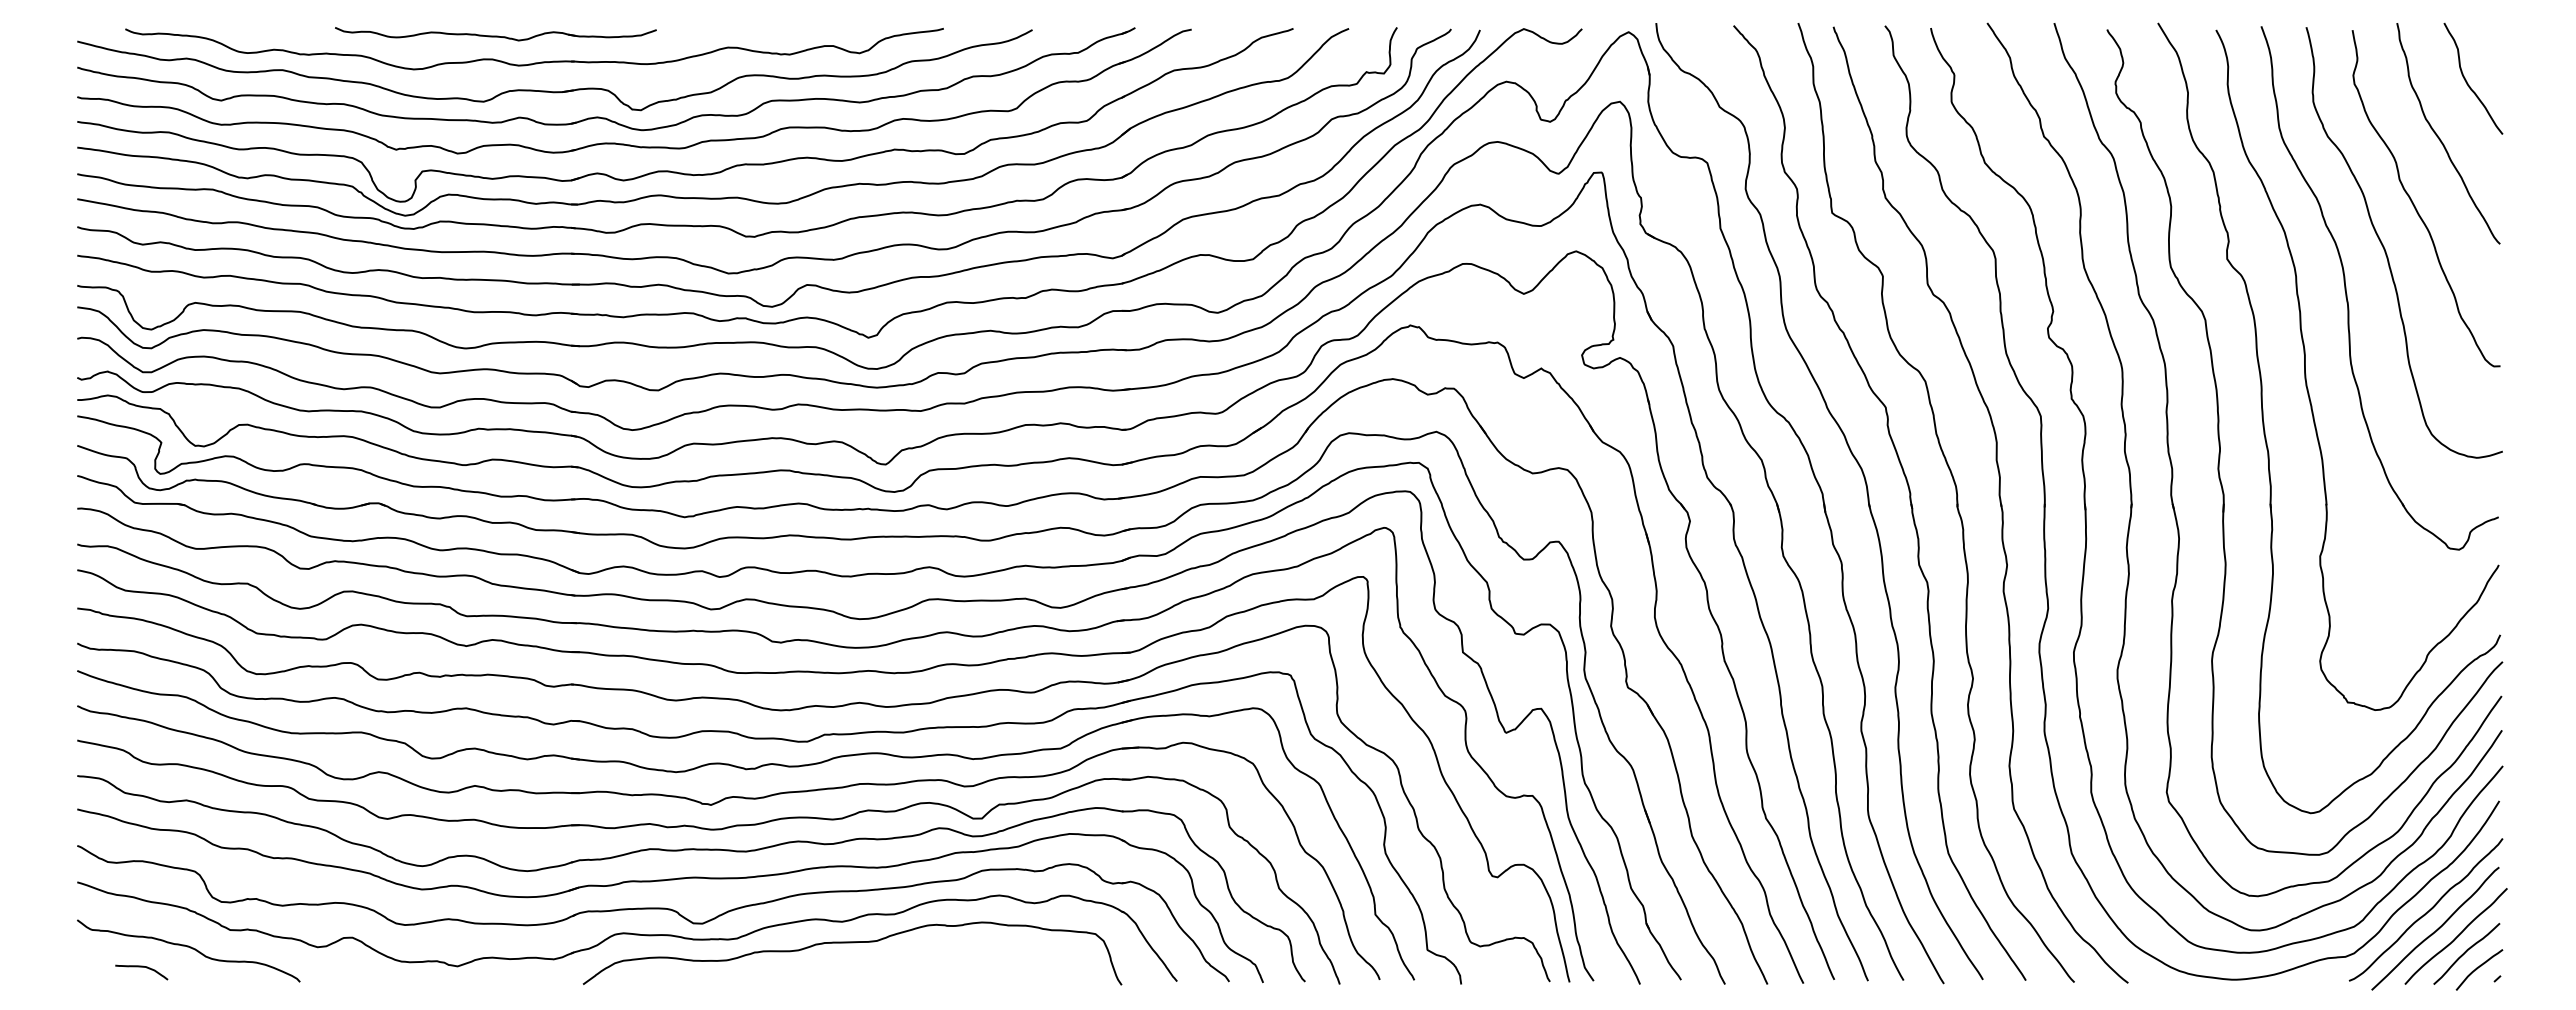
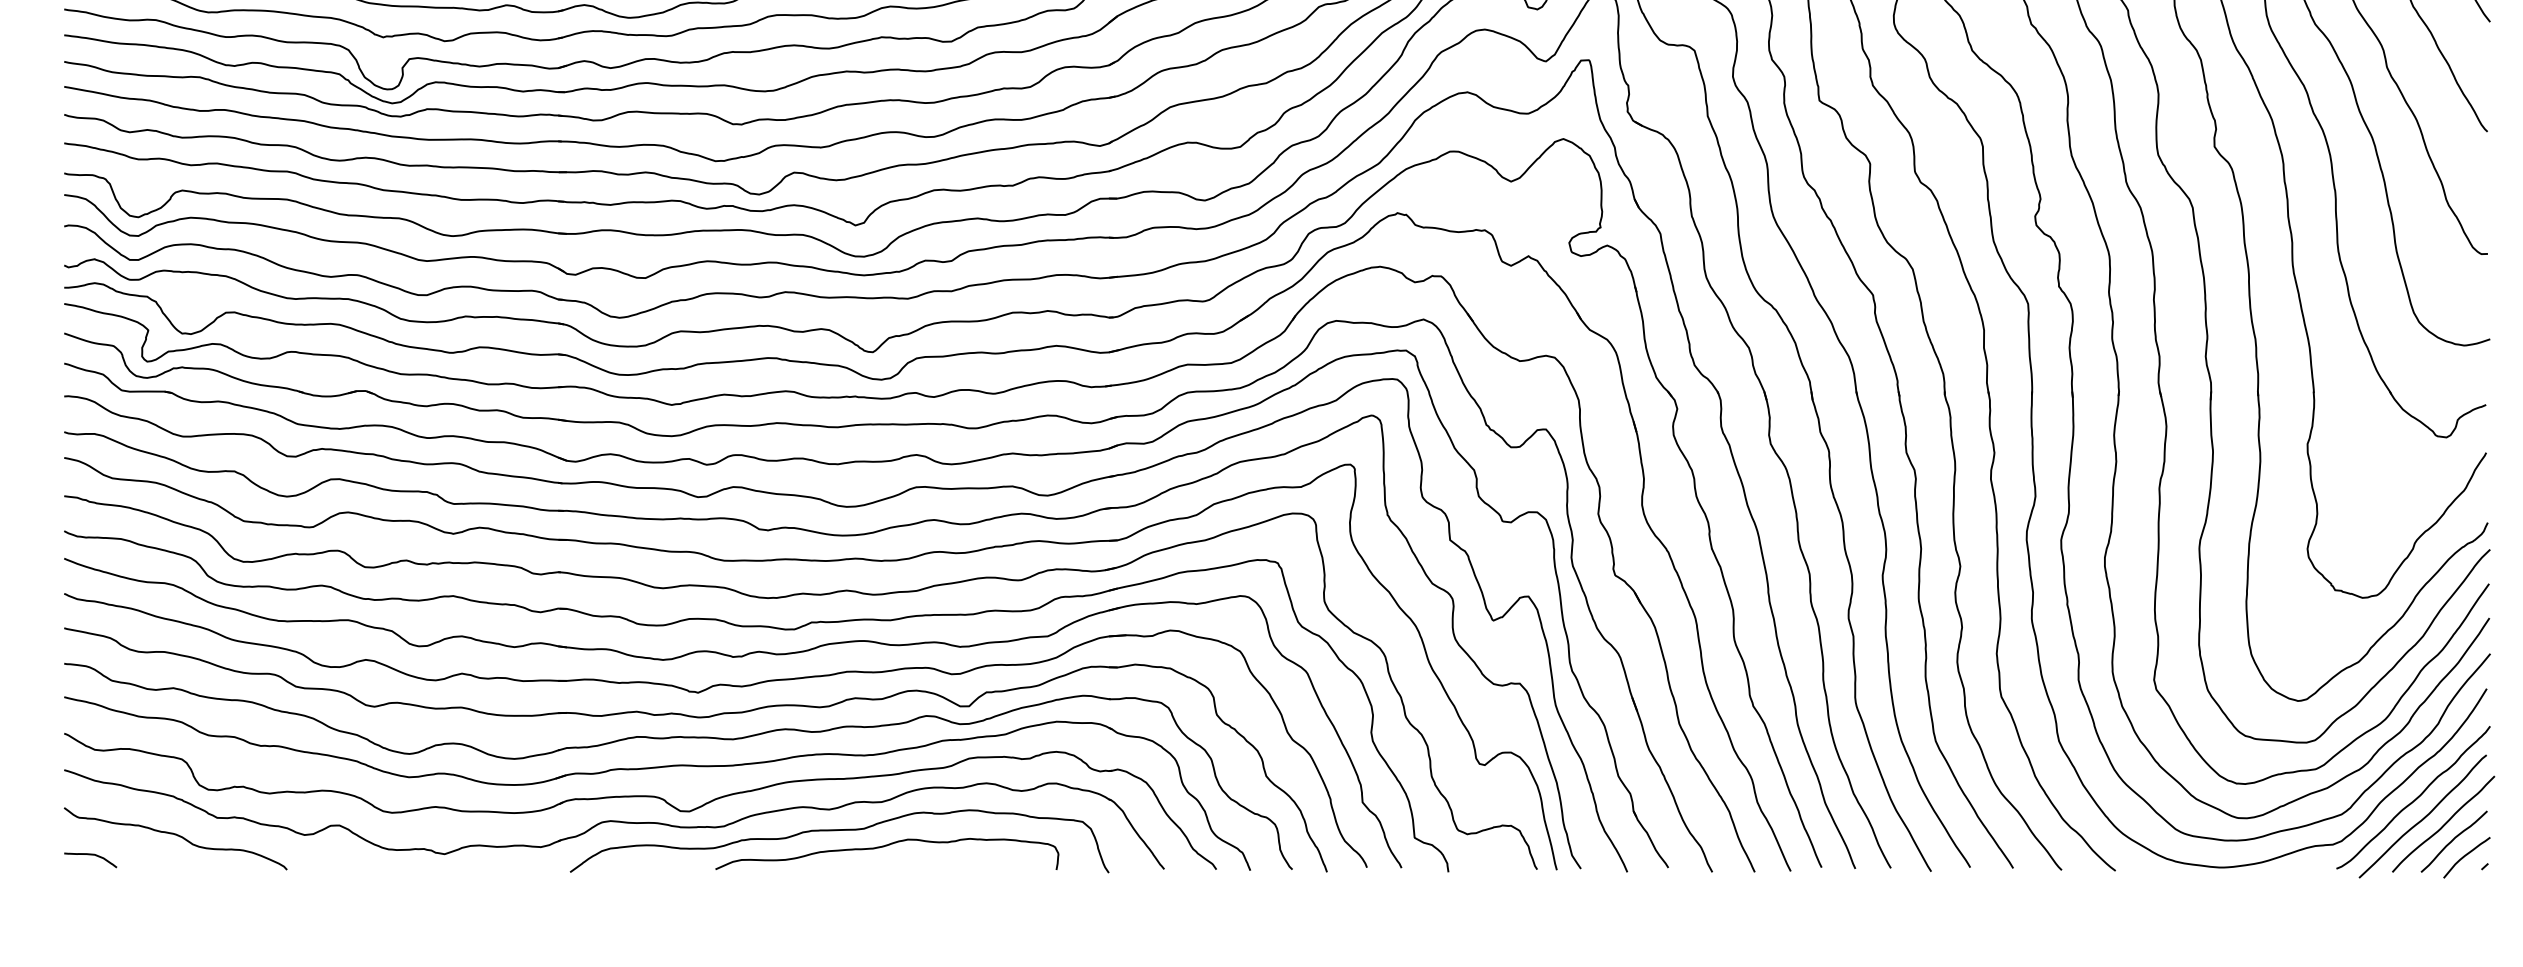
curve: (897, 959) -> (884, 847), added
curve: (141, 967) -> (90, 855), moved

